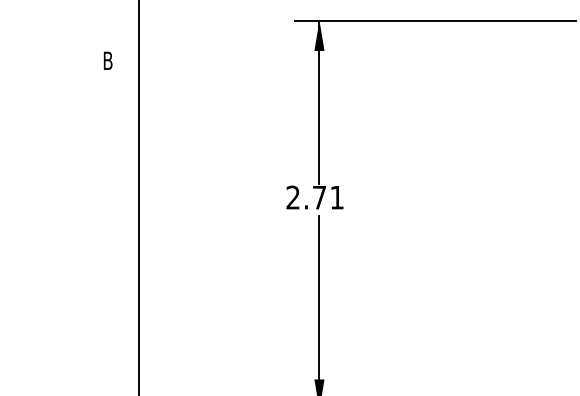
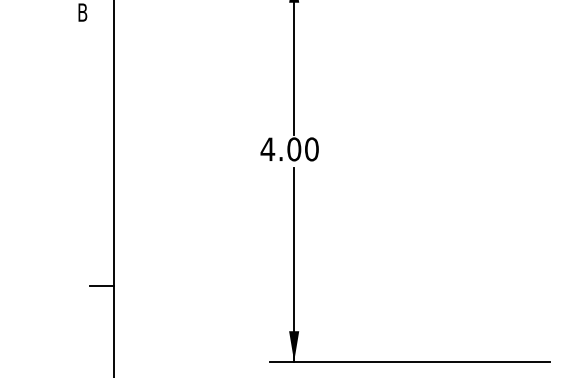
text: (314, 197) -> (289, 149), 2.71 -> 4.00
line: (126, 334) -> (101, 286), added

